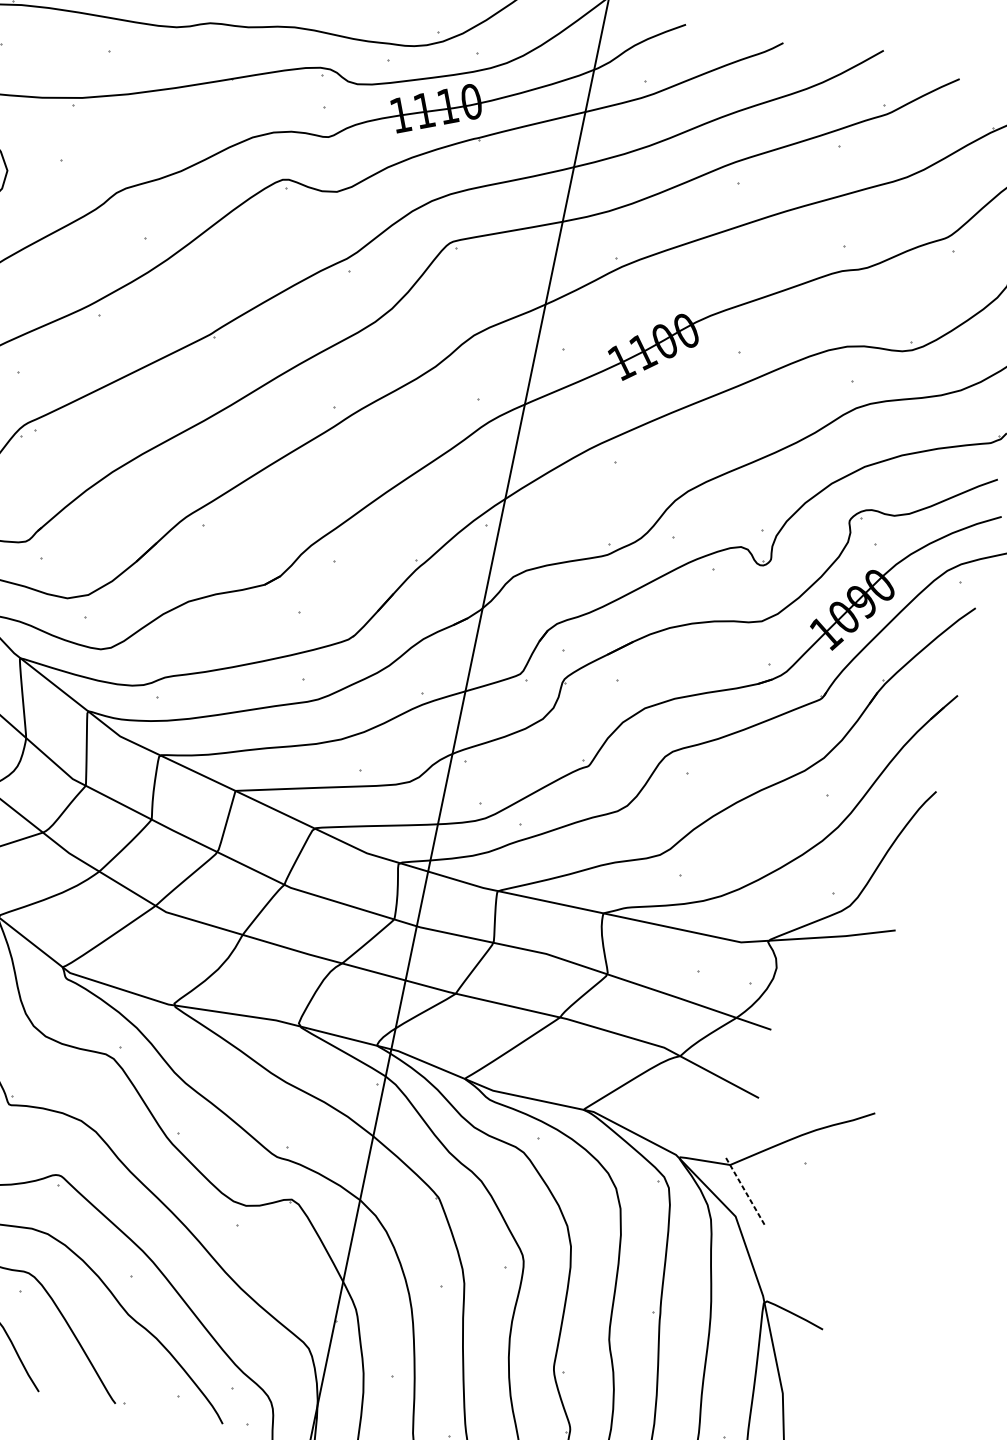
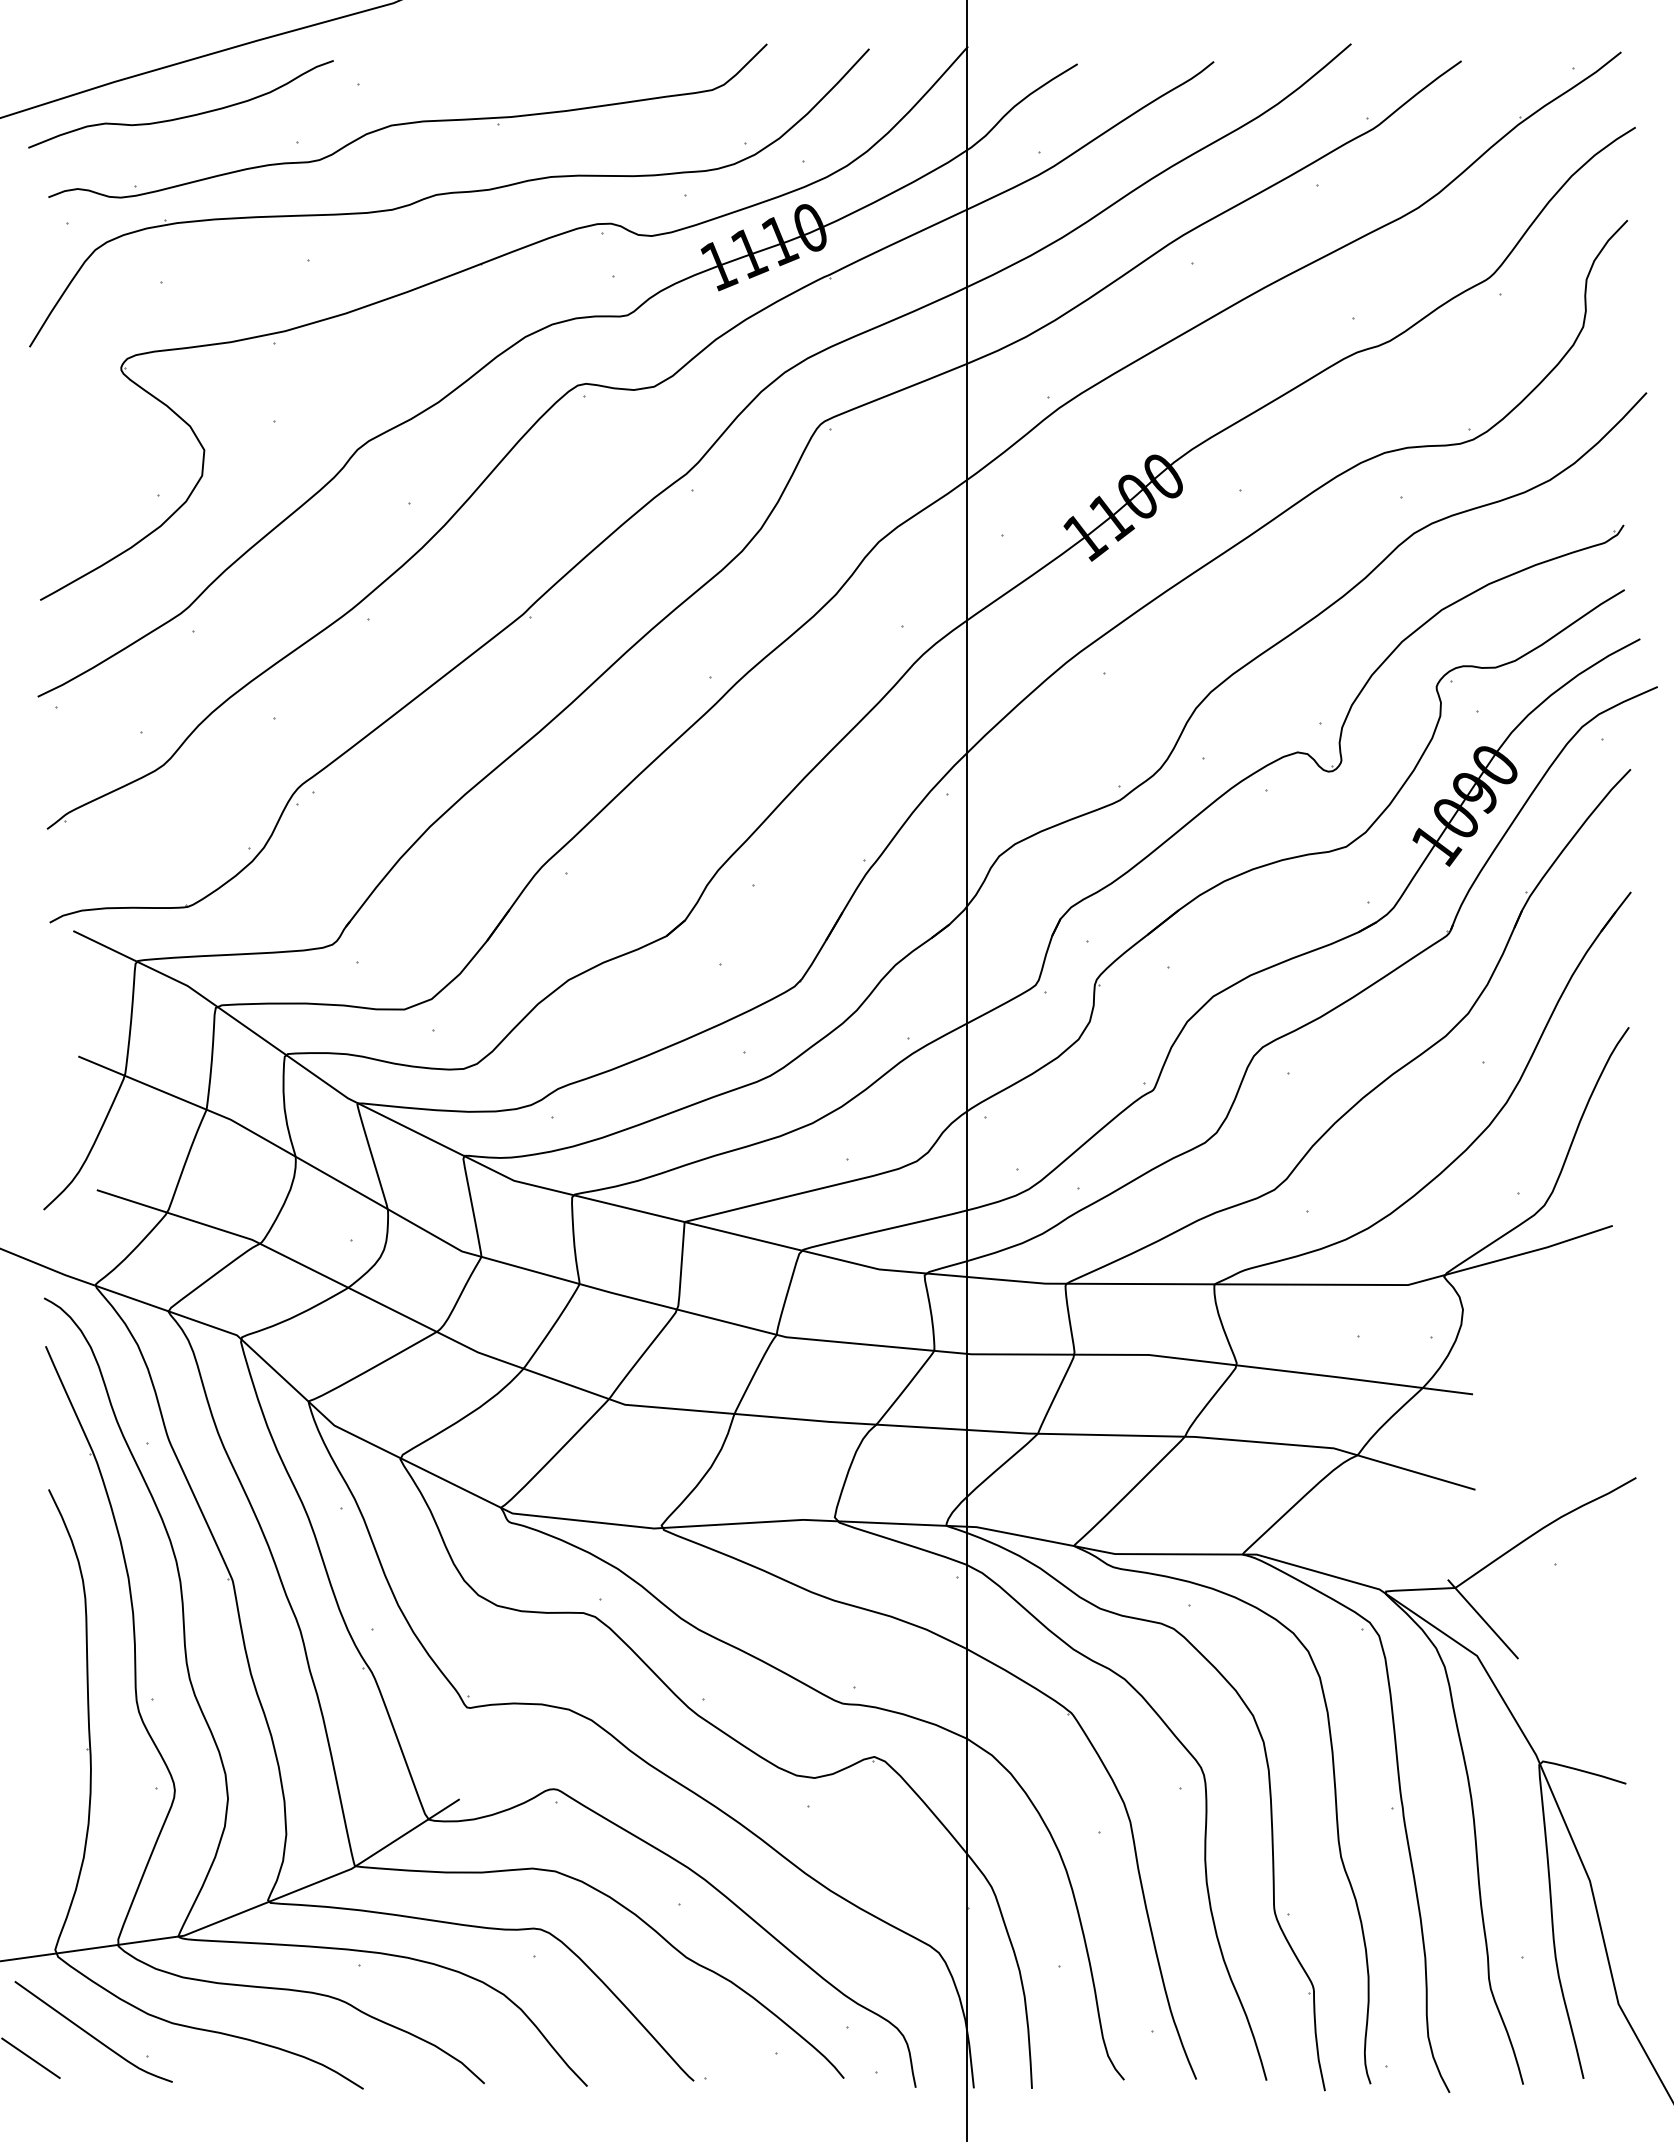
line: (745, 1191) -> (1483, 1619), dashed -> solid

